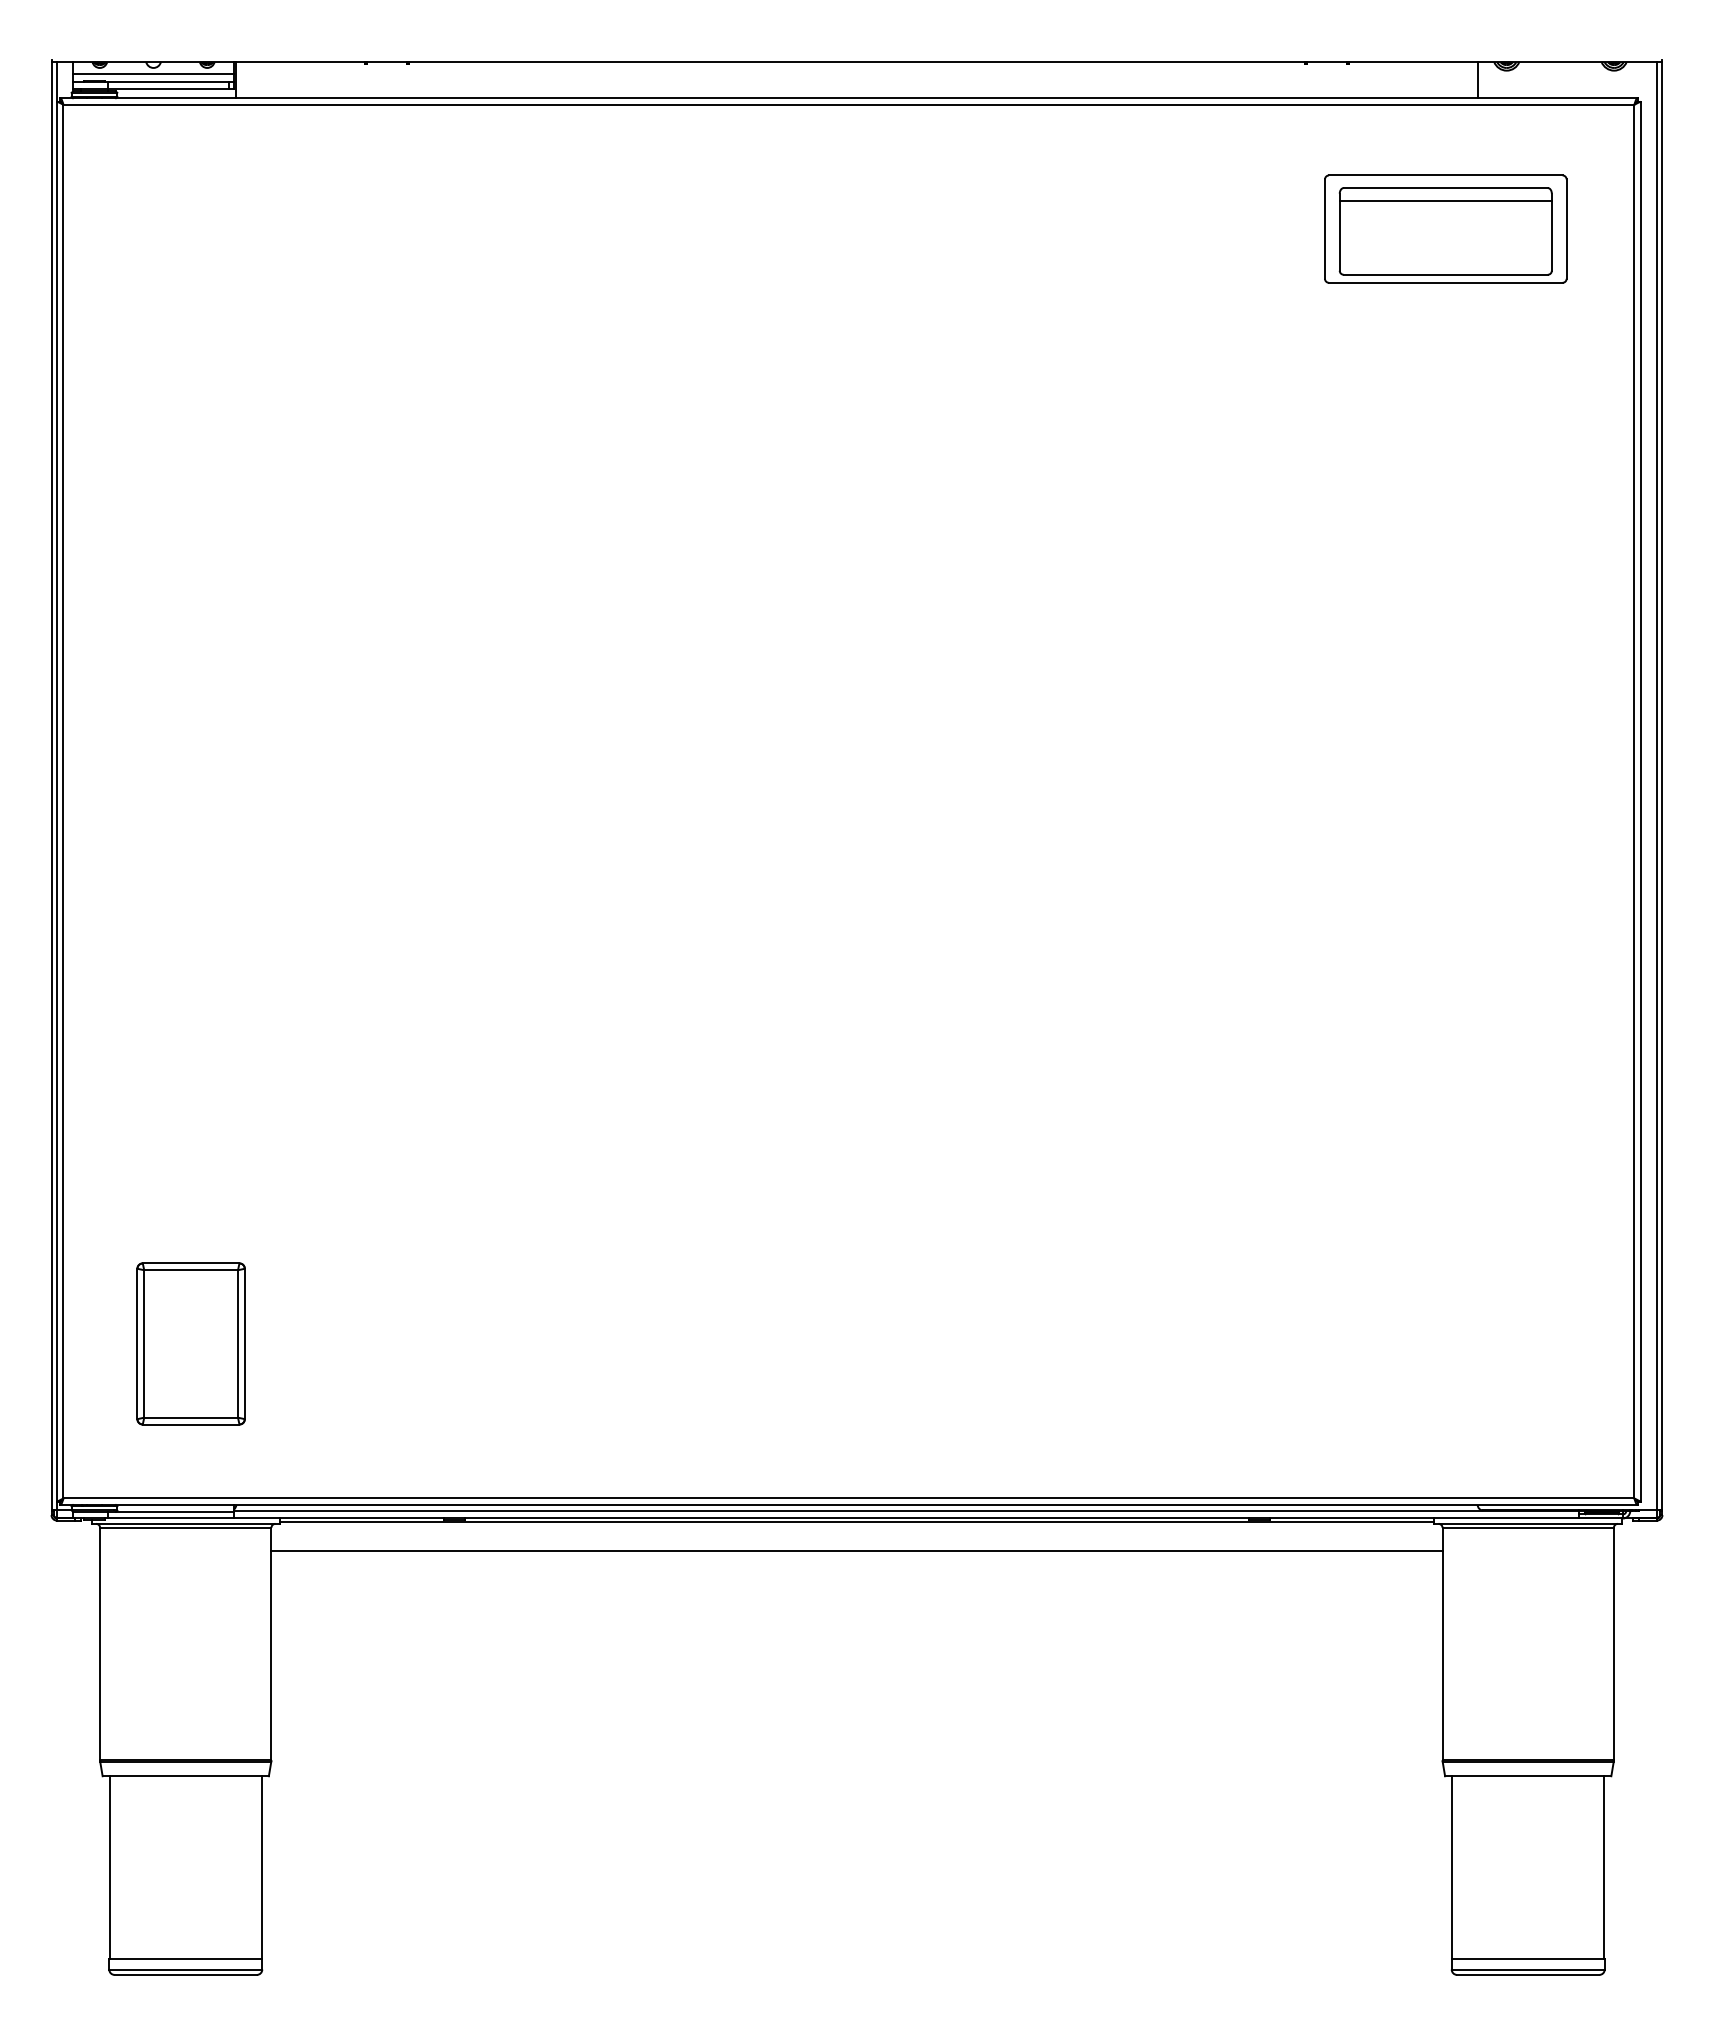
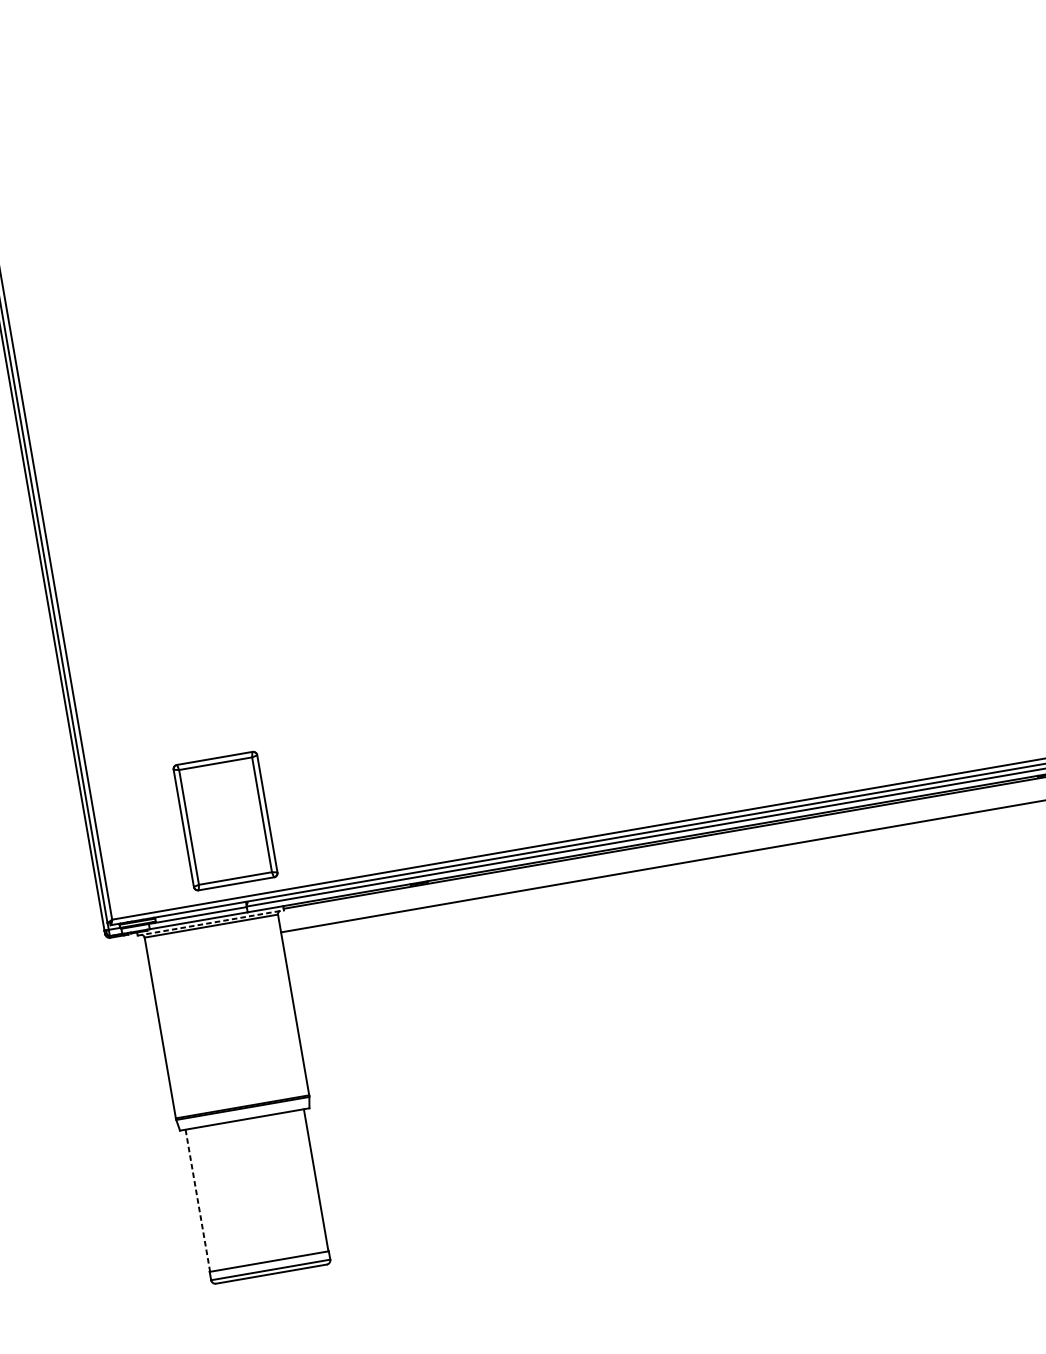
part: (190, 1343) -> (225, 820), moved
line: (185, 1523) -> (210, 922), solid -> dashed
line: (109, 1868) -> (197, 1201), solid -> dashed

